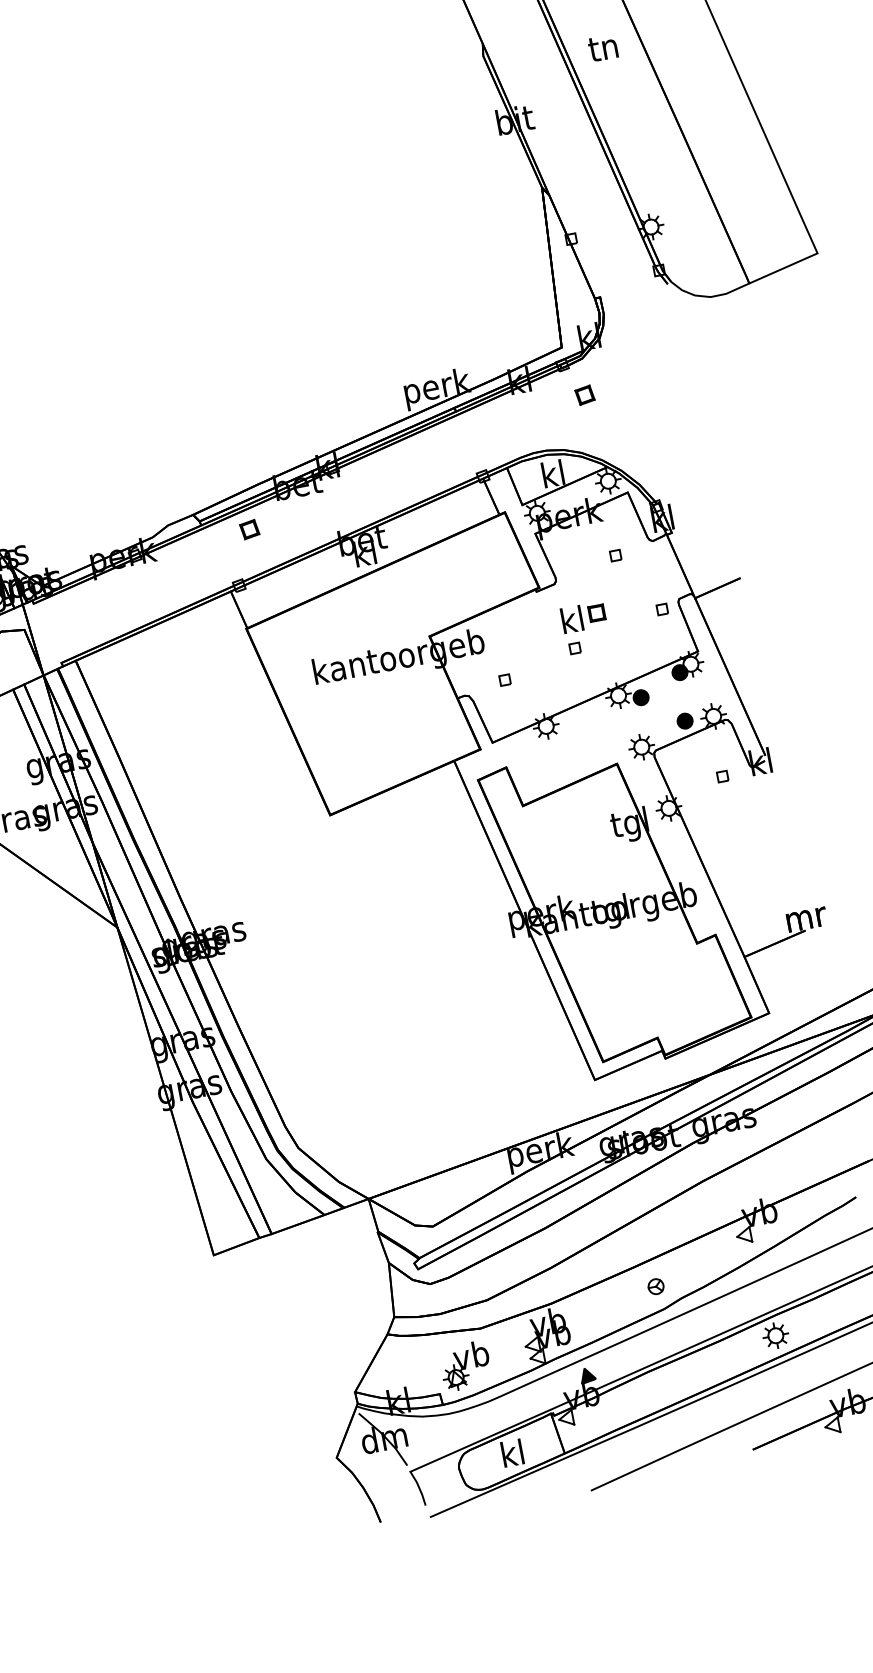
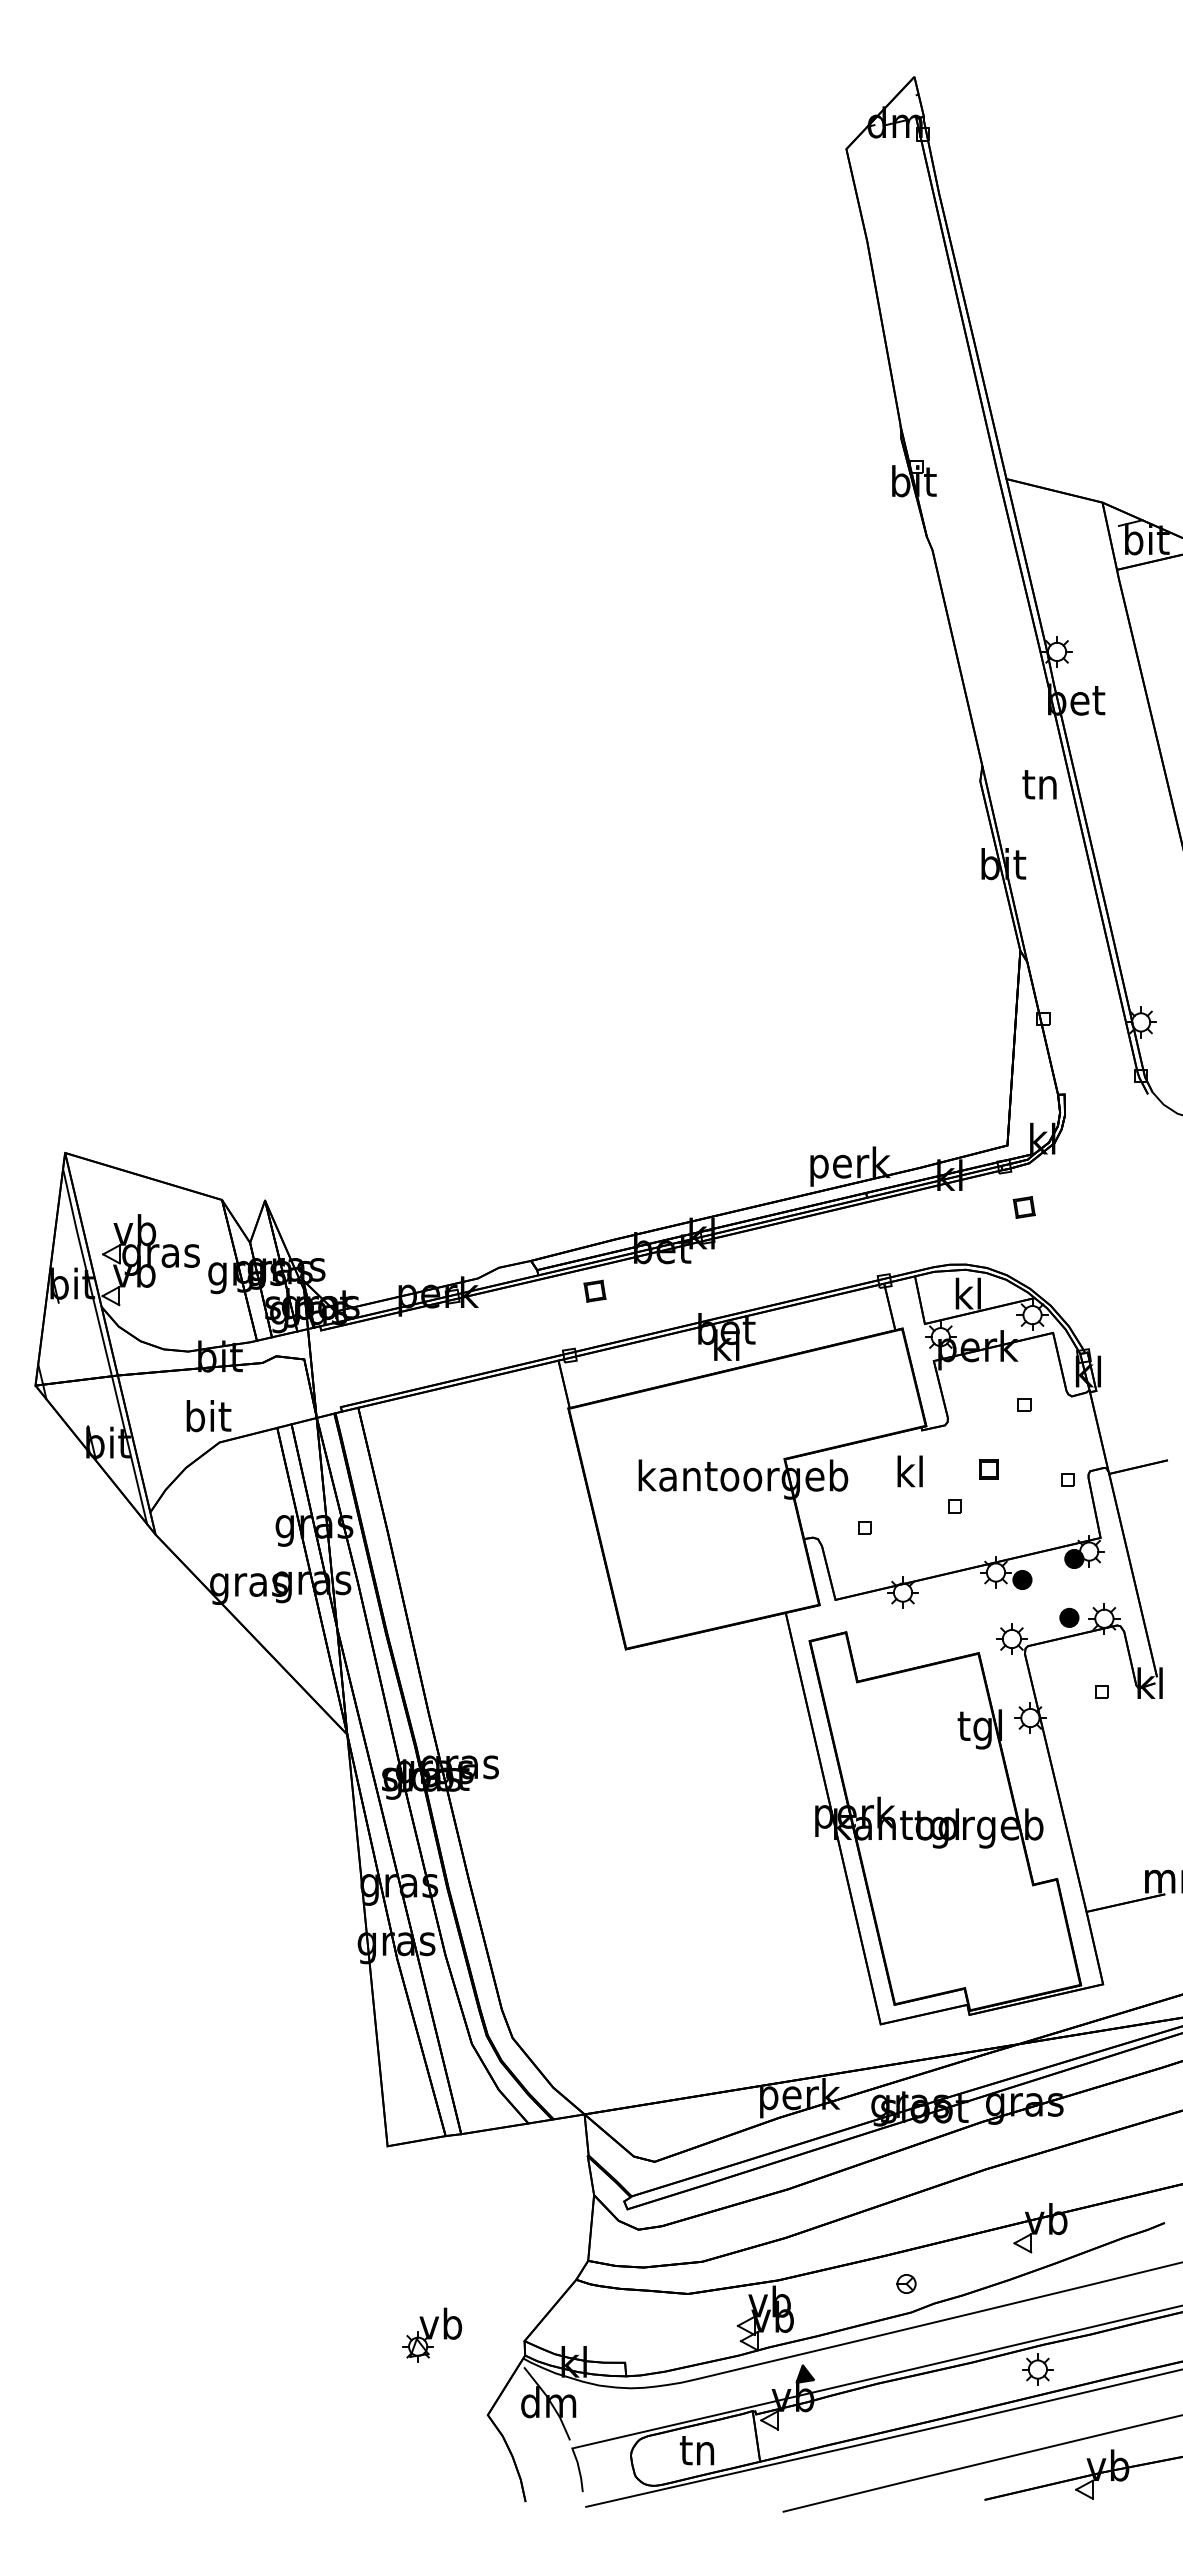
text: (603, 47) -> (1039, 784), moved
text: (571, 619) -> (909, 1471), moved
part: (465, 1365) -> (432, 2334), moved
text: (511, 1453) -> (696, 2449), kl -> tn

